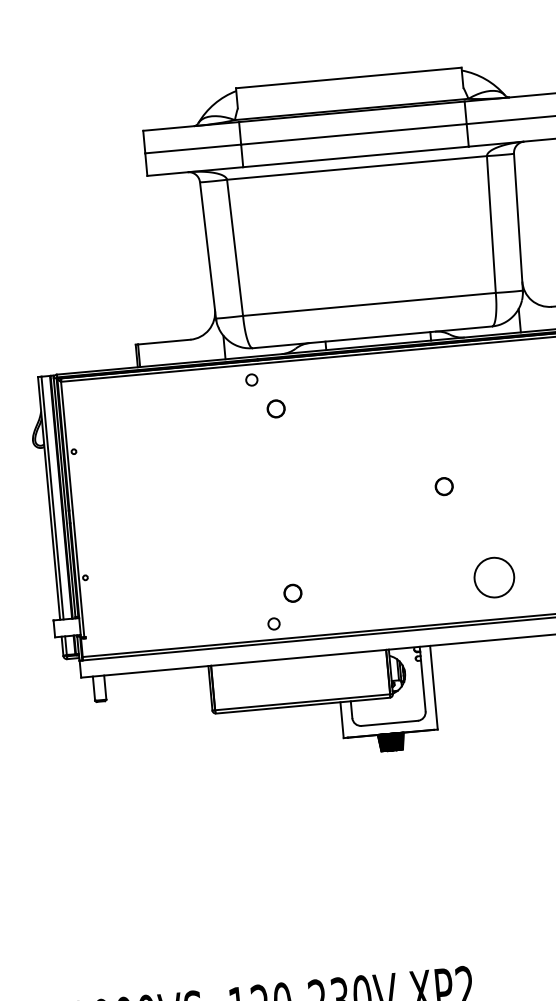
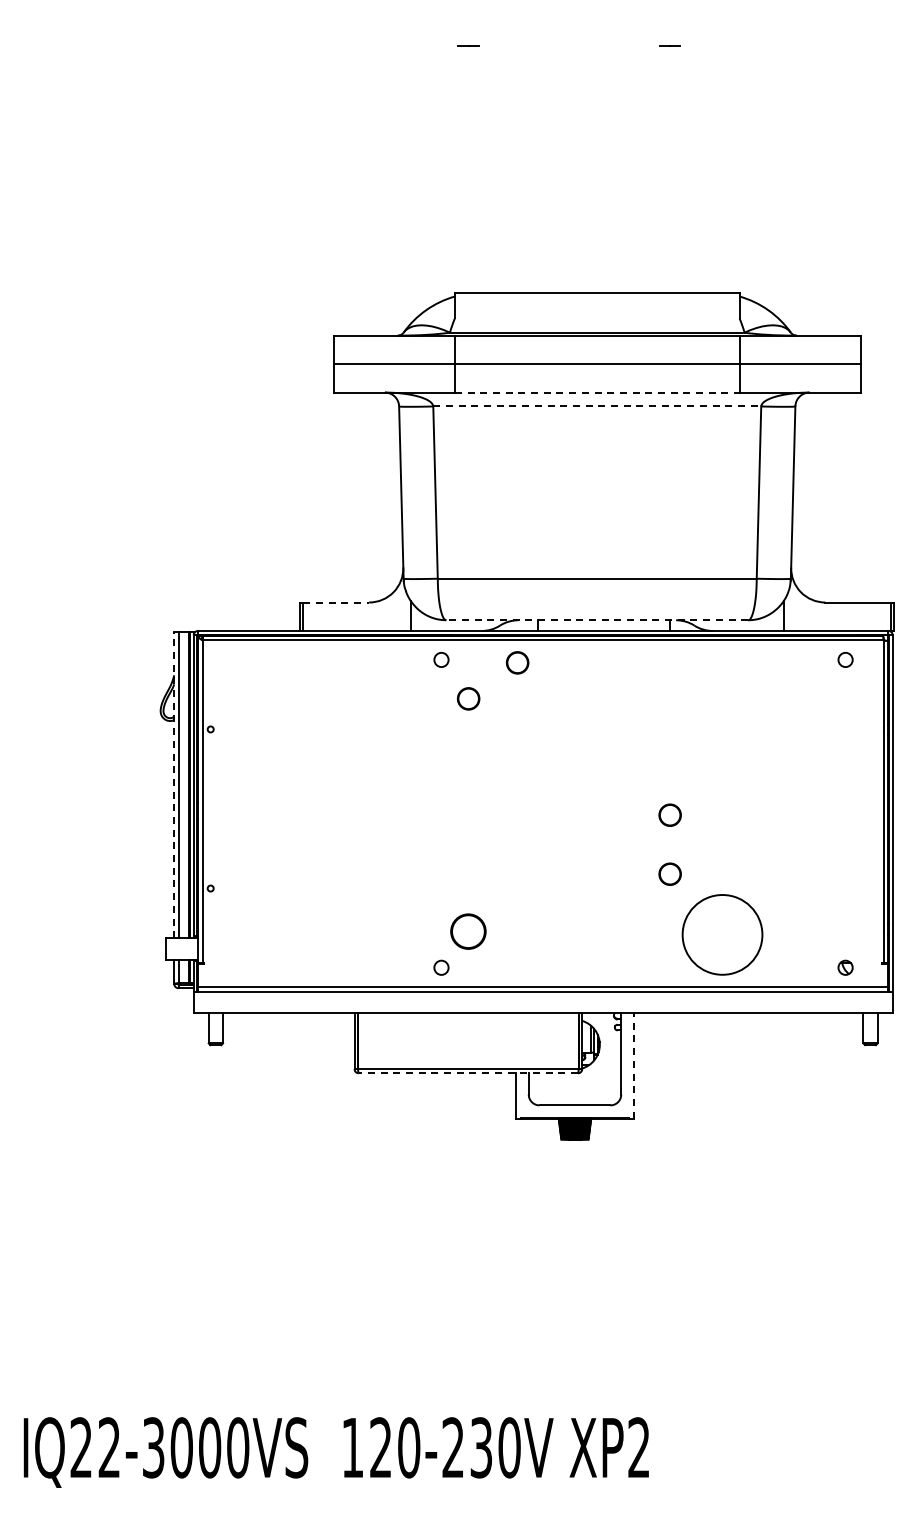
line: (356, 156) -> (597, 392), solid -> dashed
line: (357, 167) -> (597, 406), solid -> dashed
line: (372, 337) -> (597, 620), solid -> dashed
line: (164, 342) -> (336, 602), solid -> dashed
circle: (312, 376) -> (517, 662), added
line: (49, 497) -> (174, 784), solid -> dashed
circle: (447, 532) -> (669, 873), added
circle: (494, 577) -> (722, 934), size x1.6
part: (292, 593) -> (468, 931), size x1.6
line: (434, 687) -> (634, 1065), solid -> dashed
line: (303, 705) -> (468, 1073), solid -> dashed

